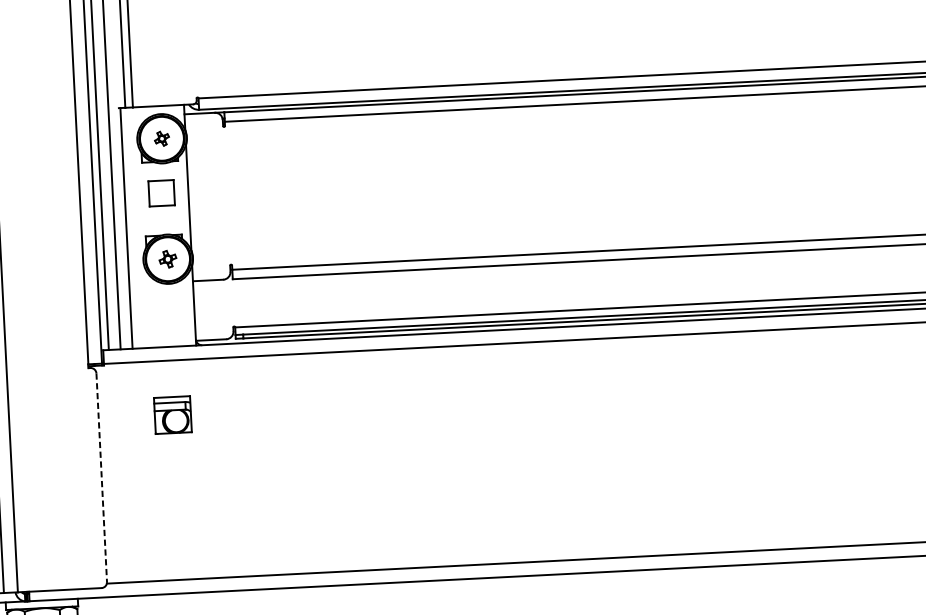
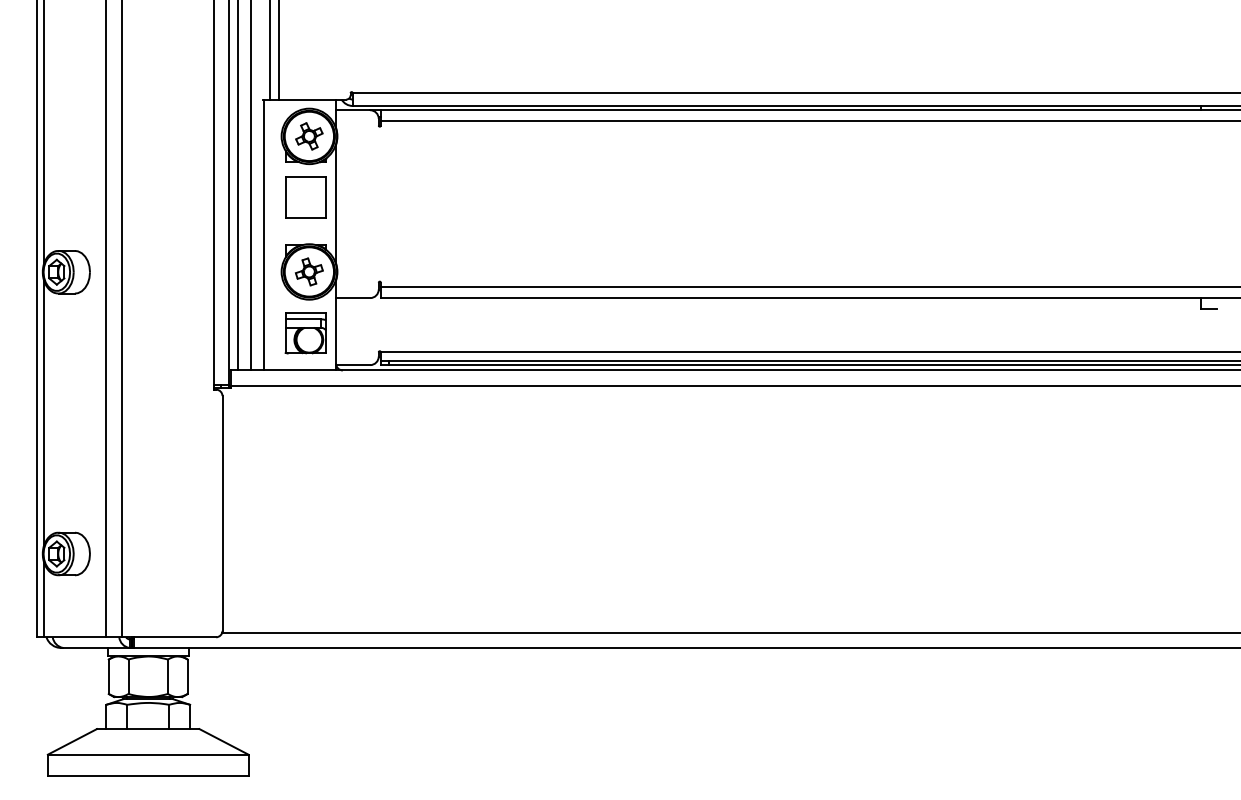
part: (162, 138) -> (309, 136), size x1.67
part: (161, 193) -> (305, 197), size x1.43
part: (167, 258) -> (308, 271), size x1.43
part: (172, 415) -> (305, 333), moved
line: (101, 477) -> (222, 513), dashed -> solid

